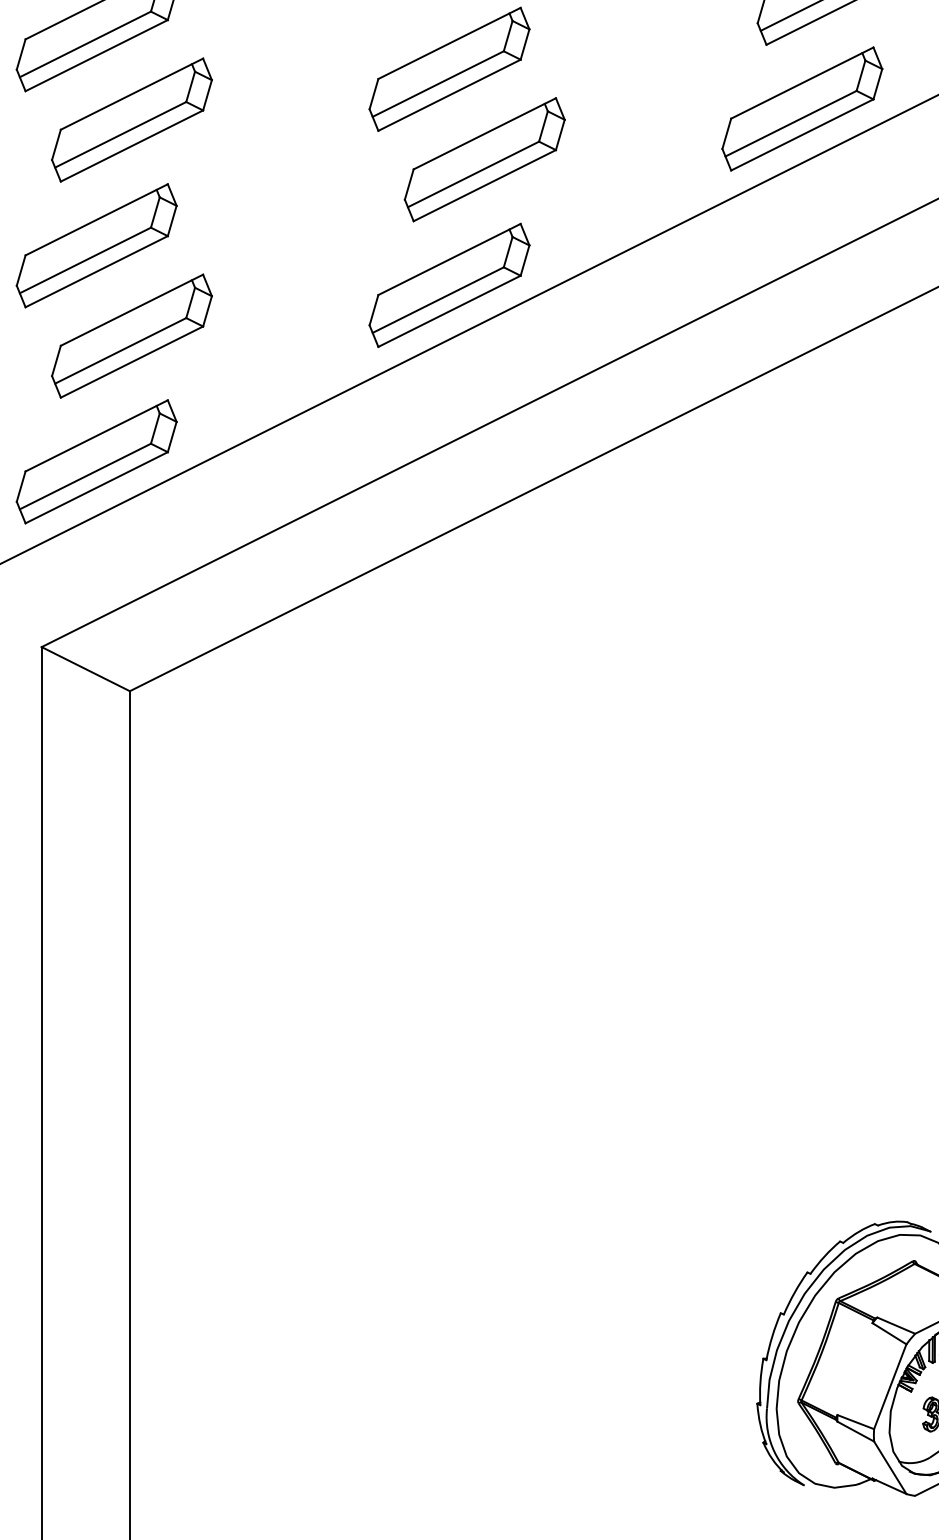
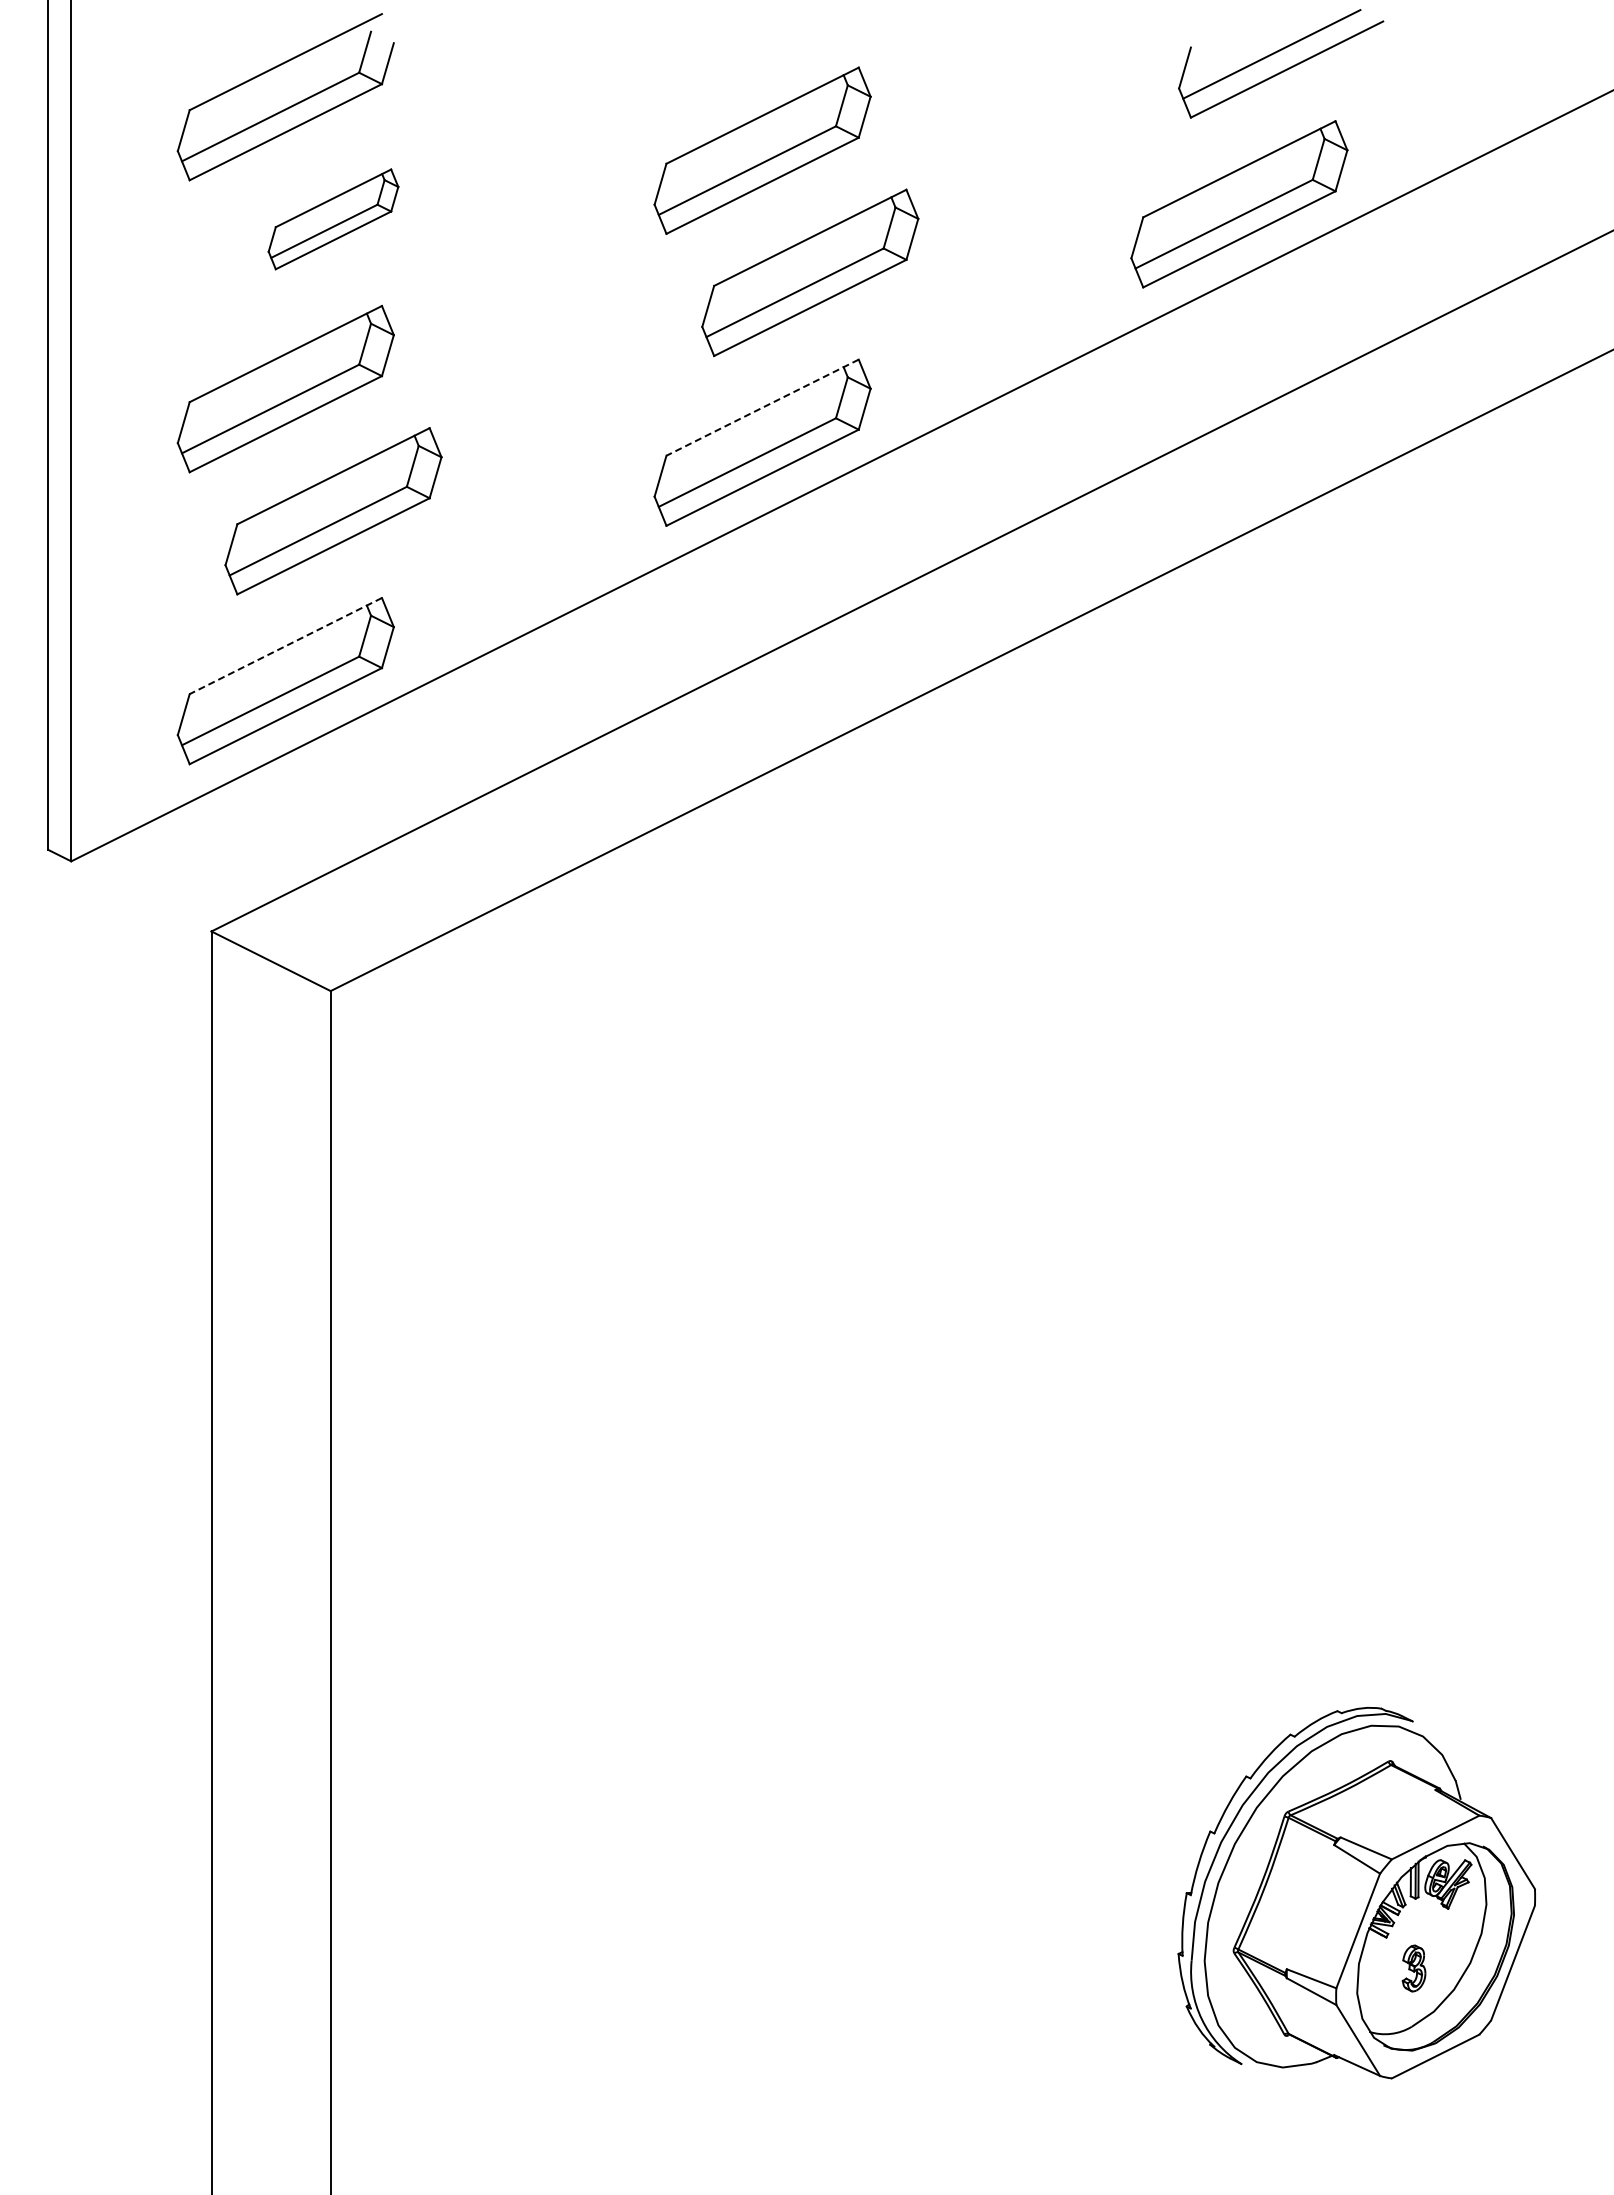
part: (131, 120) -> (333, 219), size x0.6
line: (449, 259) -> (762, 407), solid -> dashed
line: (96, 436) -> (285, 646), solid -> dashed

